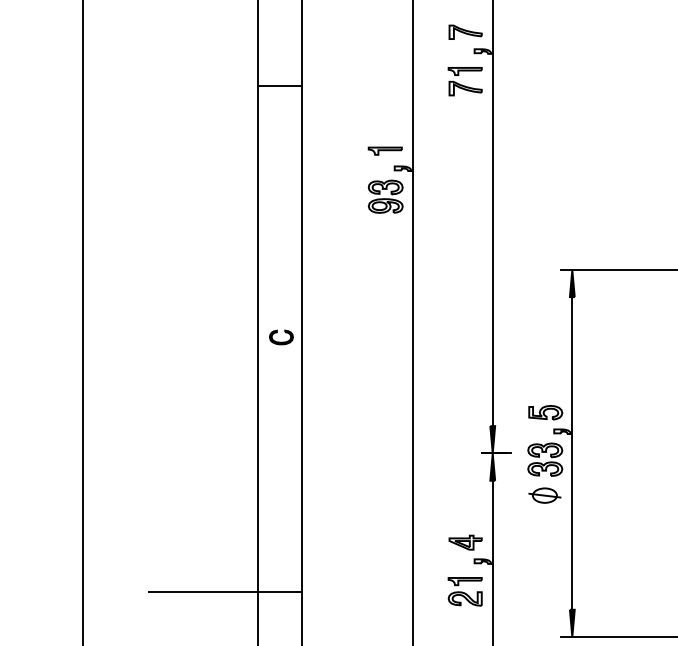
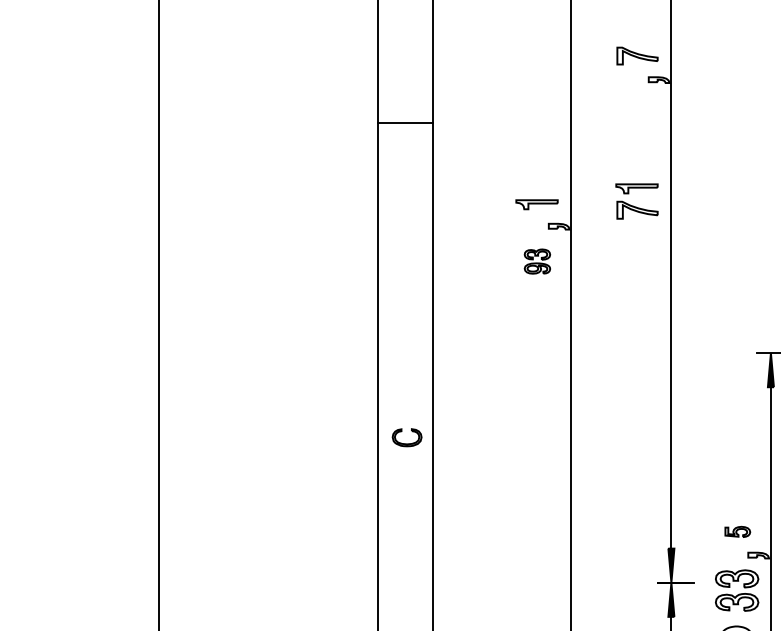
part: (464, 81) -> (636, 201), moved
part: (385, 196) -> (537, 261), size x0.6
part: (545, 412) -> (737, 531), size x0.6

